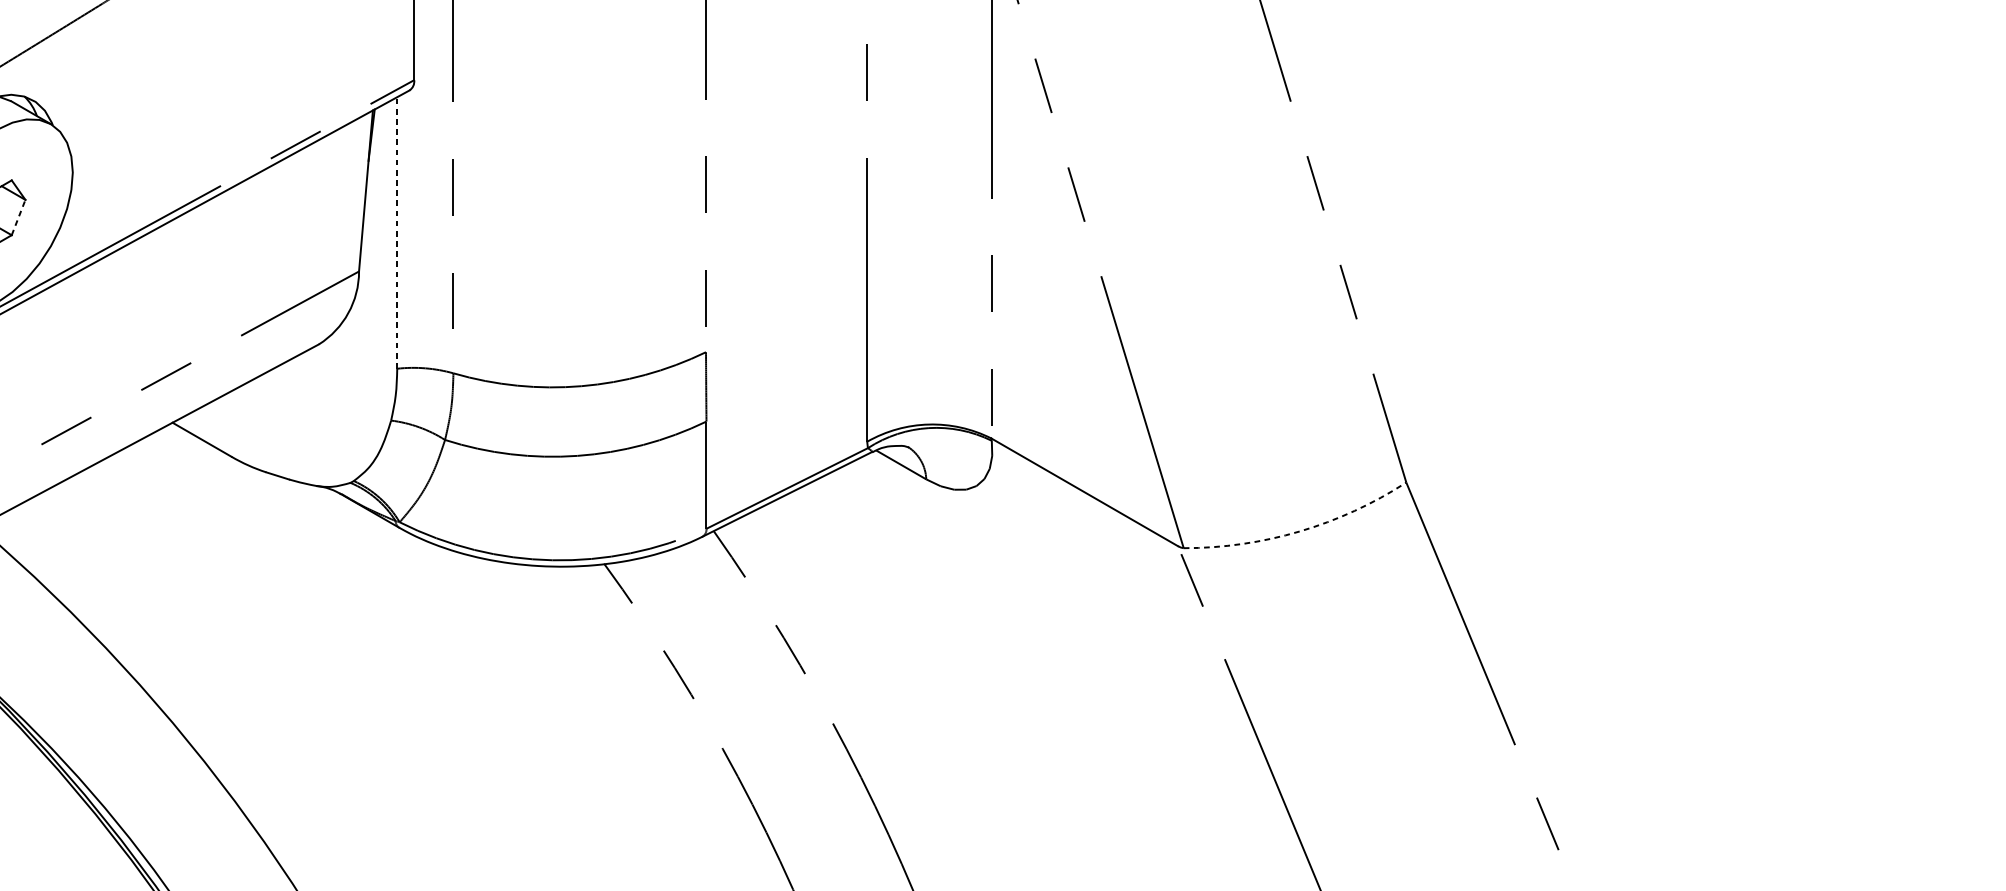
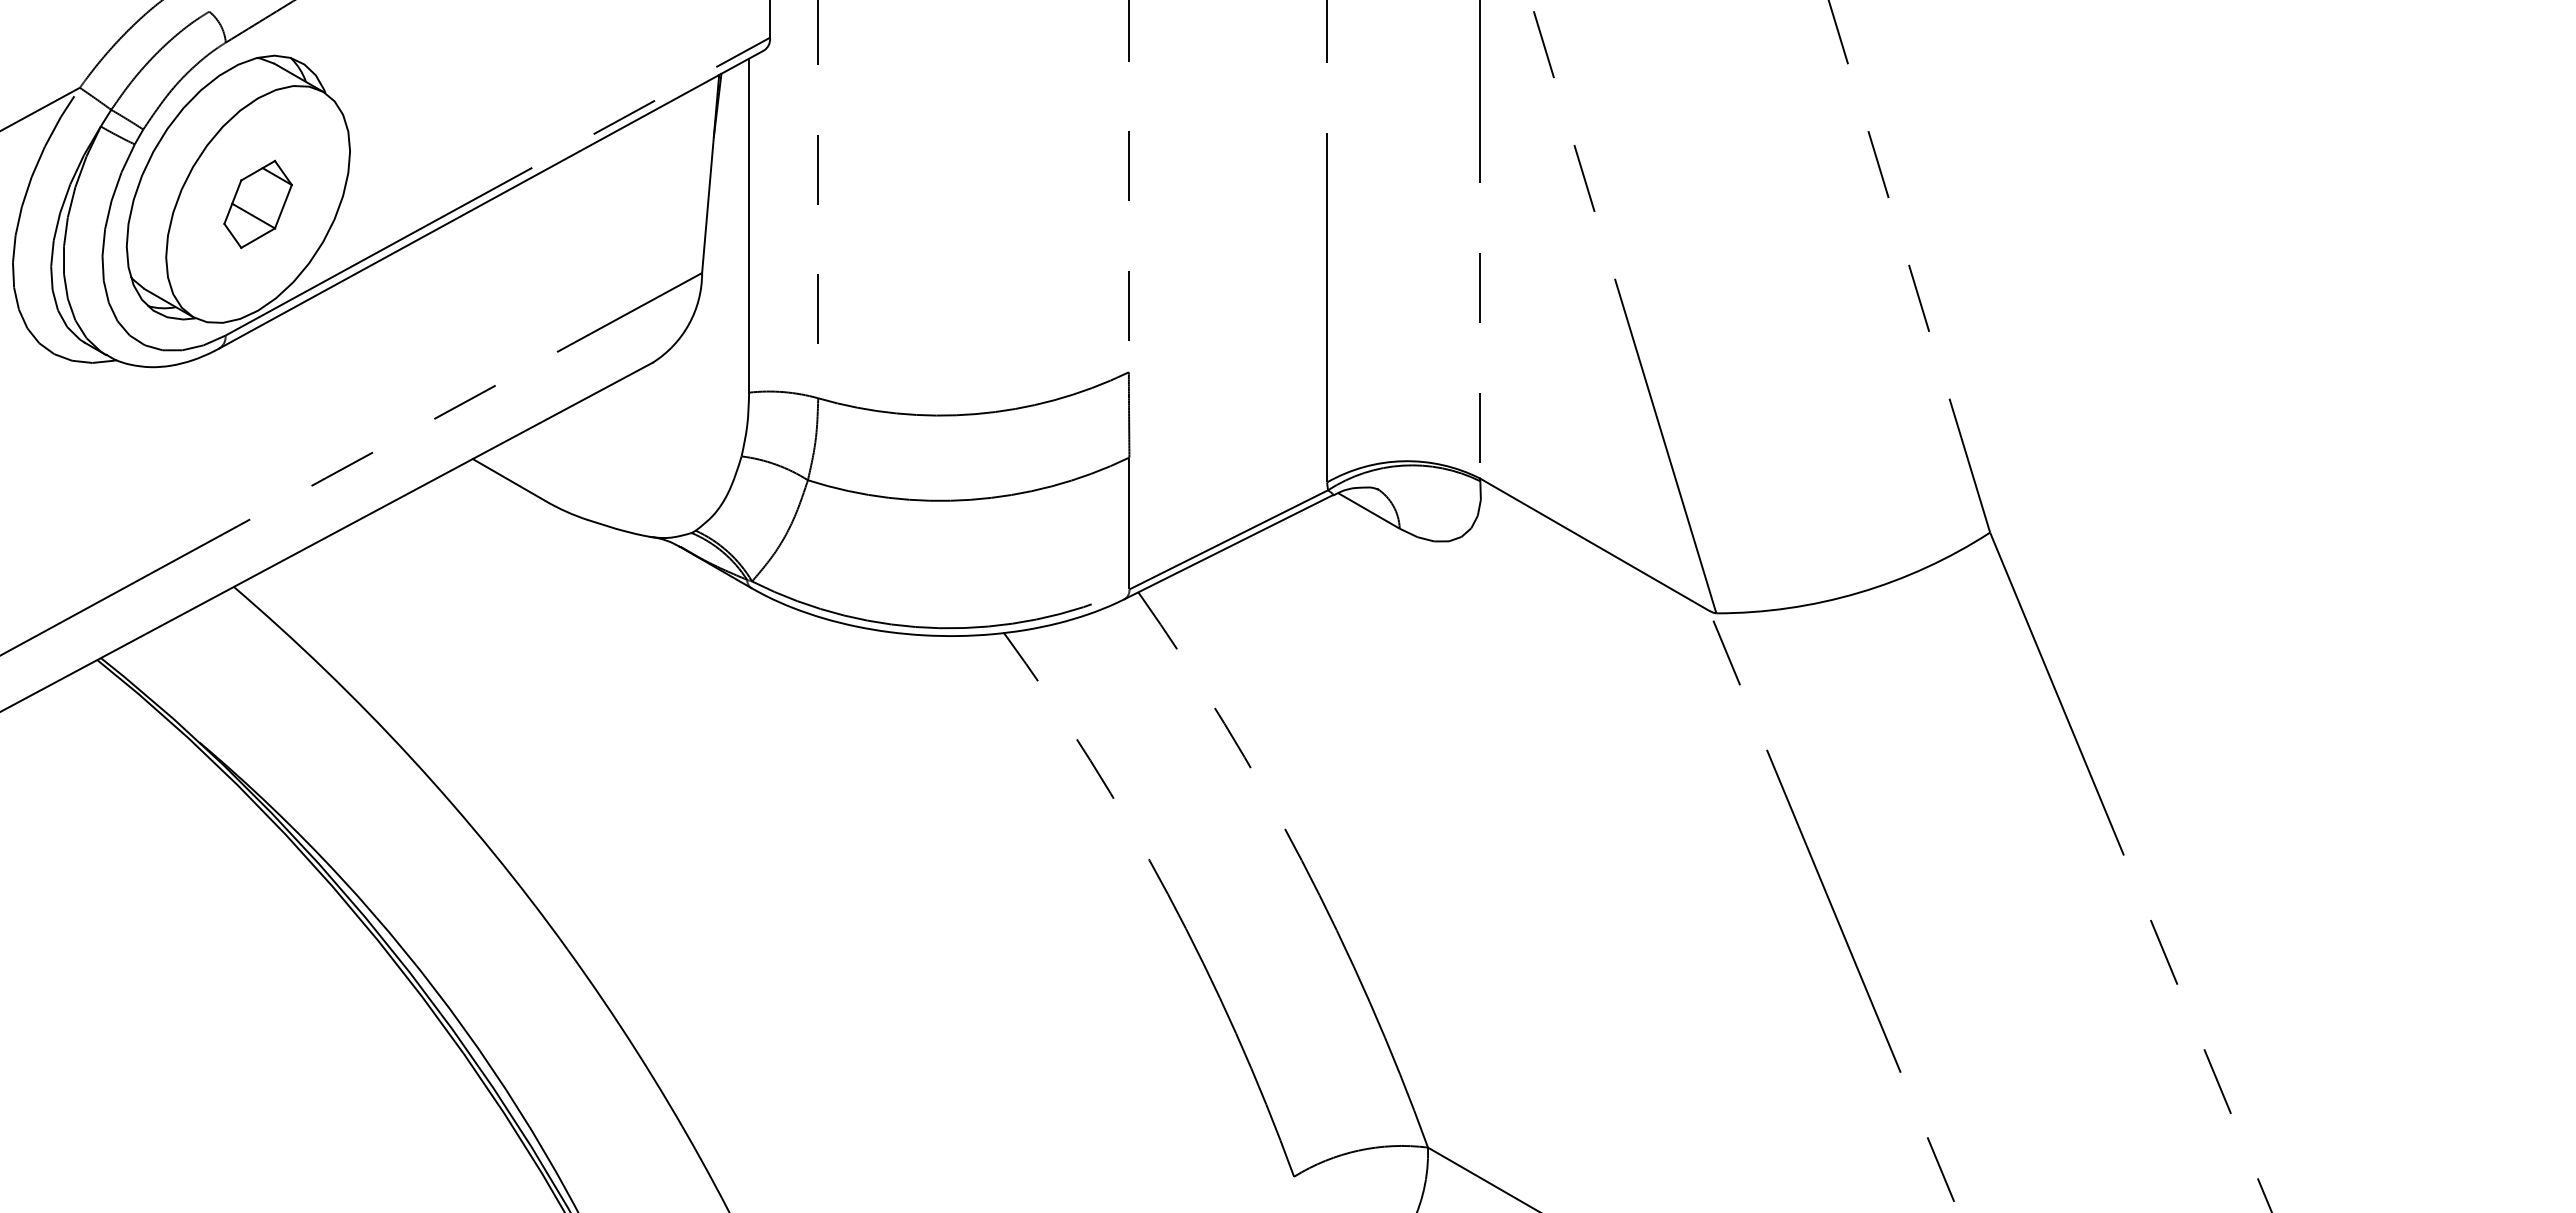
line: (18, 217) -> (283, 206), dashed -> solid
line: (397, 232) -> (749, 225), dashed -> solid
arc: (1300, 531) -> (1859, 592), dashed -> solid

